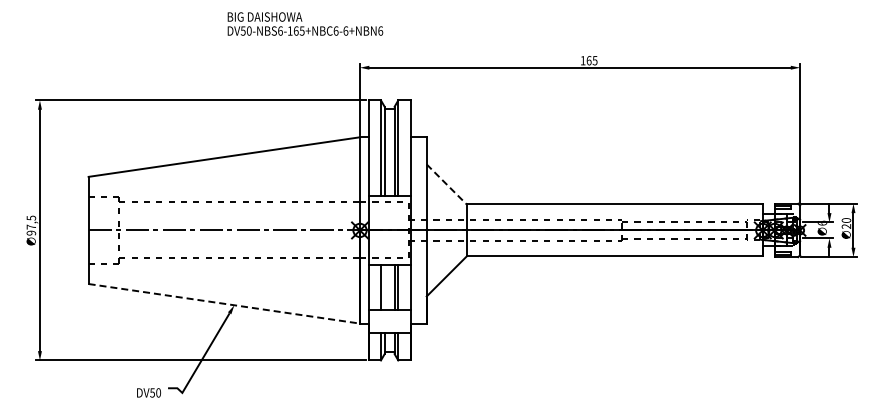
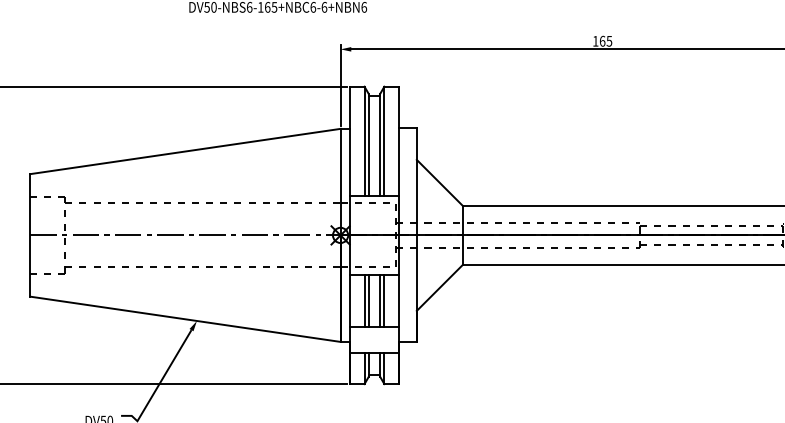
line: (447, 184) -> (440, 182), dashed -> solid
line: (384, 287) -> (368, 300), added
line: (224, 303) -> (185, 318), dashed -> solid

